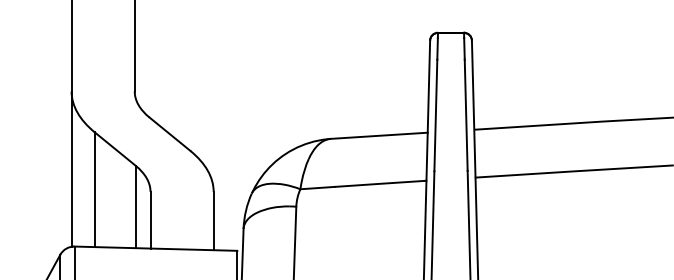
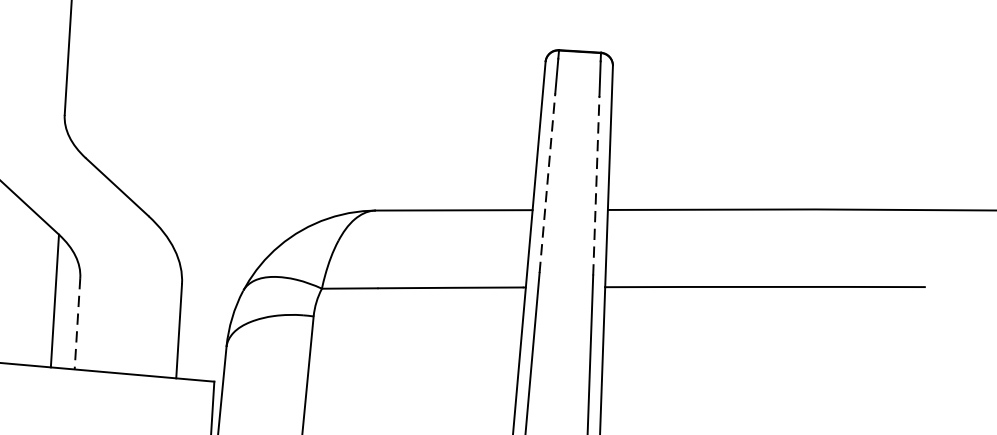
line: (435, 115) -> (546, 183), solid -> dashed
line: (466, 115) -> (596, 186), solid -> dashed
line: (150, 220) -> (77, 324), solid -> dashed

